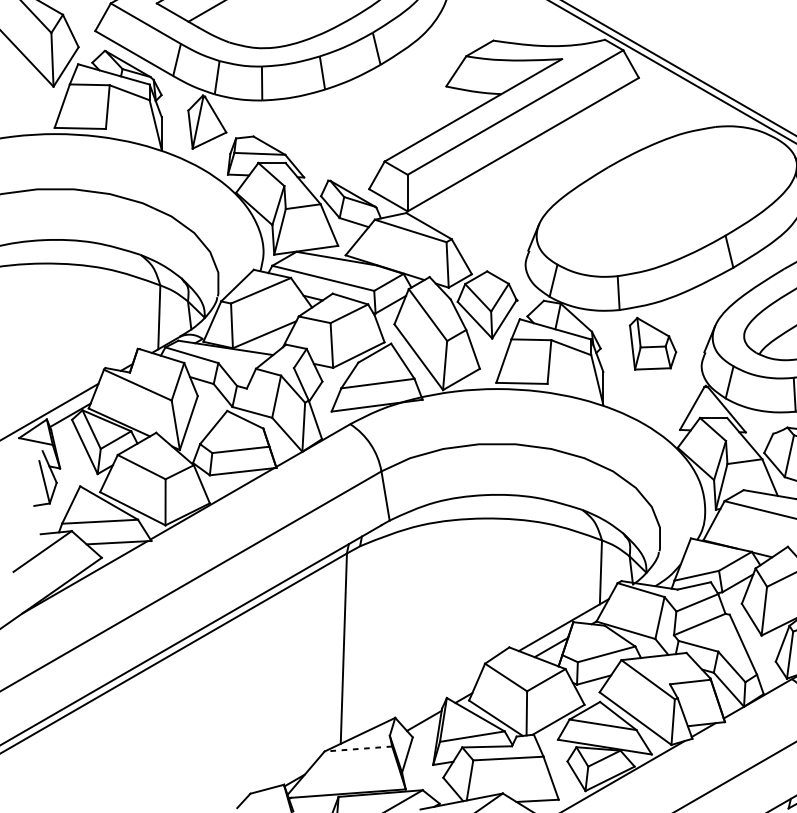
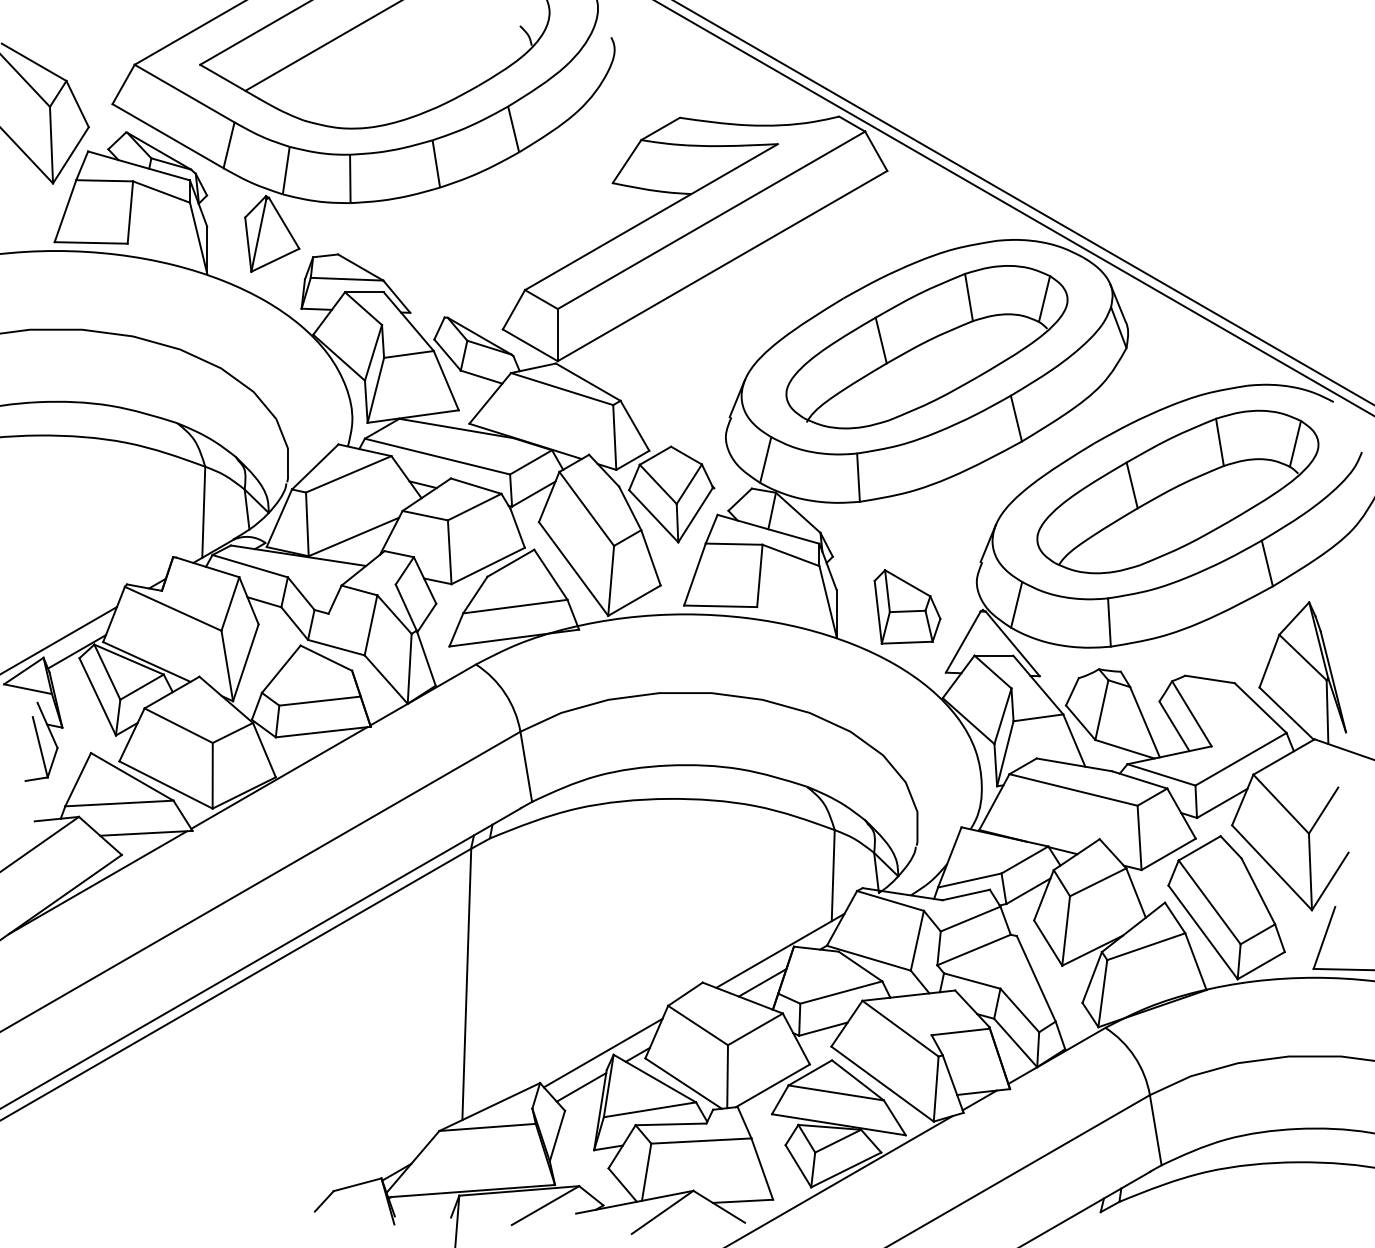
part: (666, 201) -> (926, 347), added
part: (653, 343) -> (907, 606), moved
line: (439, 696) -> (602, 1052), added
line: (358, 749) -> (487, 1127), dashed -> solid

